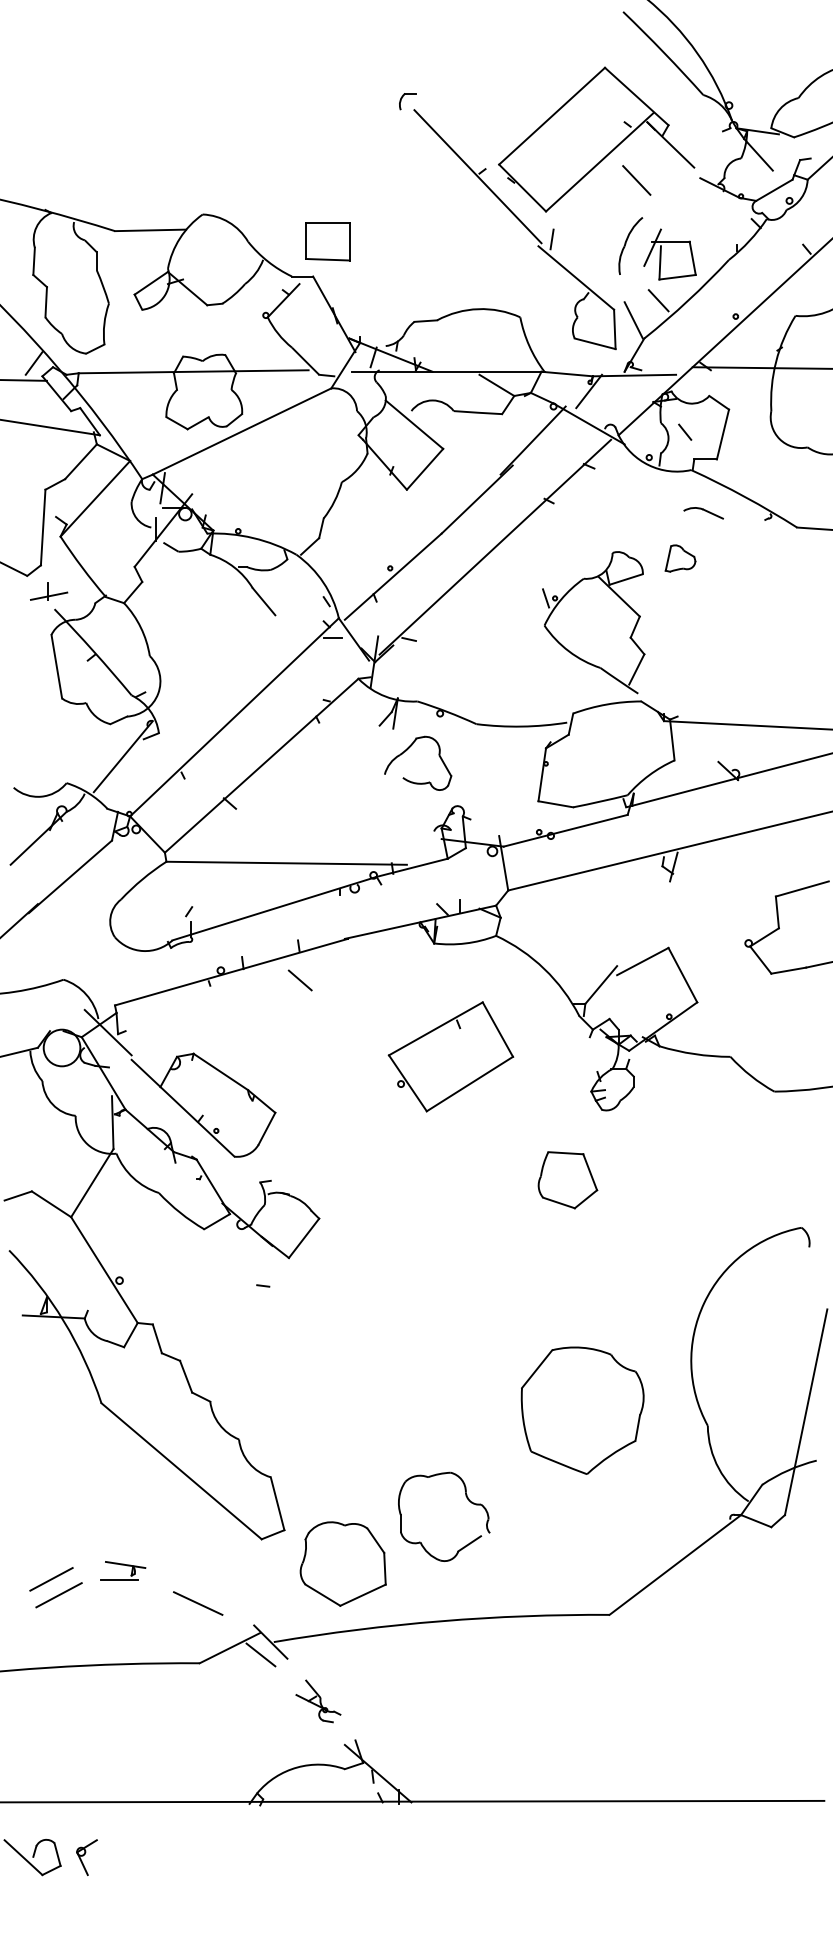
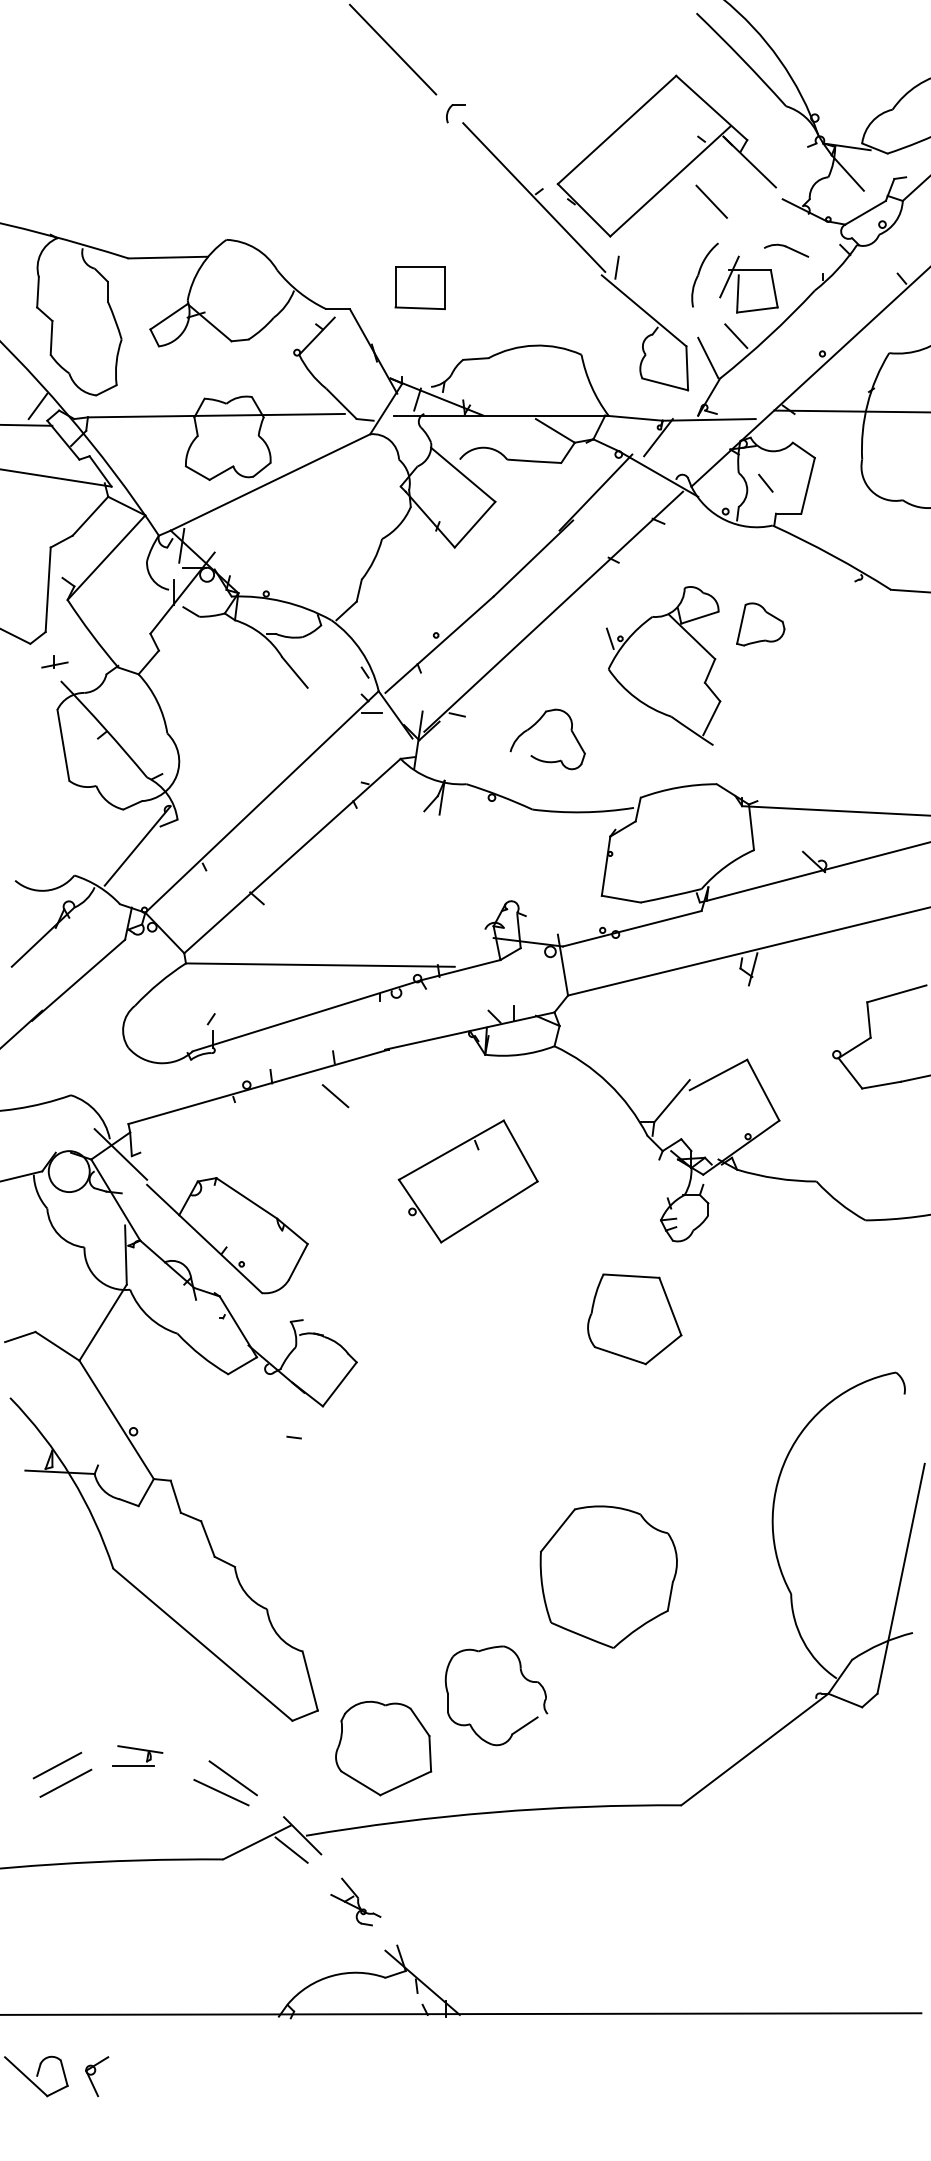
line: (351, 44) -> (392, 49), added
part: (327, 241) -> (419, 287), moved
part: (703, 513) -> (786, 251), moved
part: (680, 558) -> (760, 624), size x1.43
part: (49, 592) -> (55, 662), size x0.62
part: (593, 622) -> (663, 665), moved
part: (407, 750) -> (535, 725), moved
part: (450, 1056) -> (467, 1181), moved
part: (567, 1180) -> (634, 1319), size x1.43
part: (582, 1410) -> (608, 1576), moved
line: (208, 1590) -> (232, 1778), added

